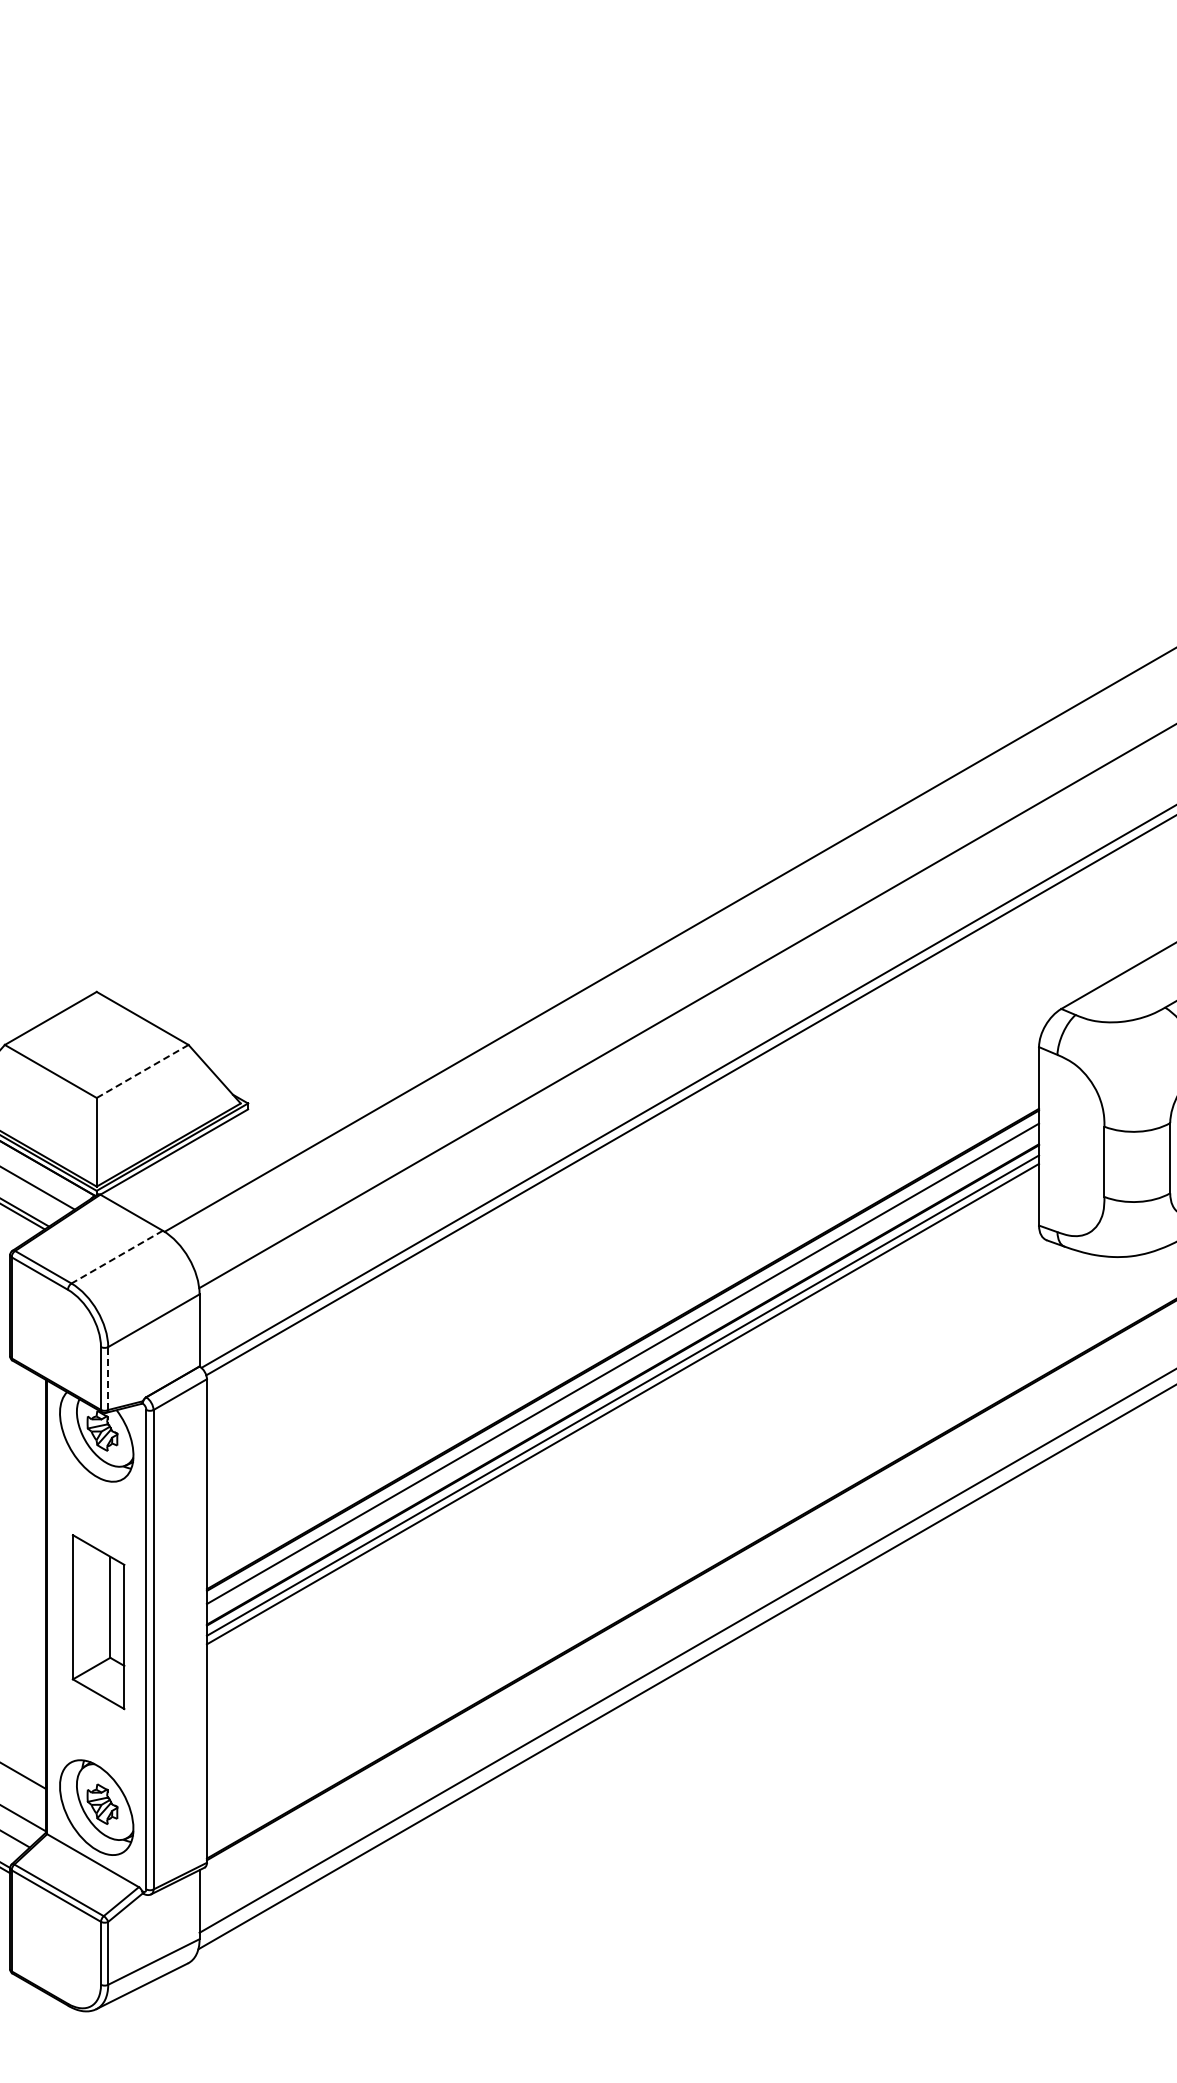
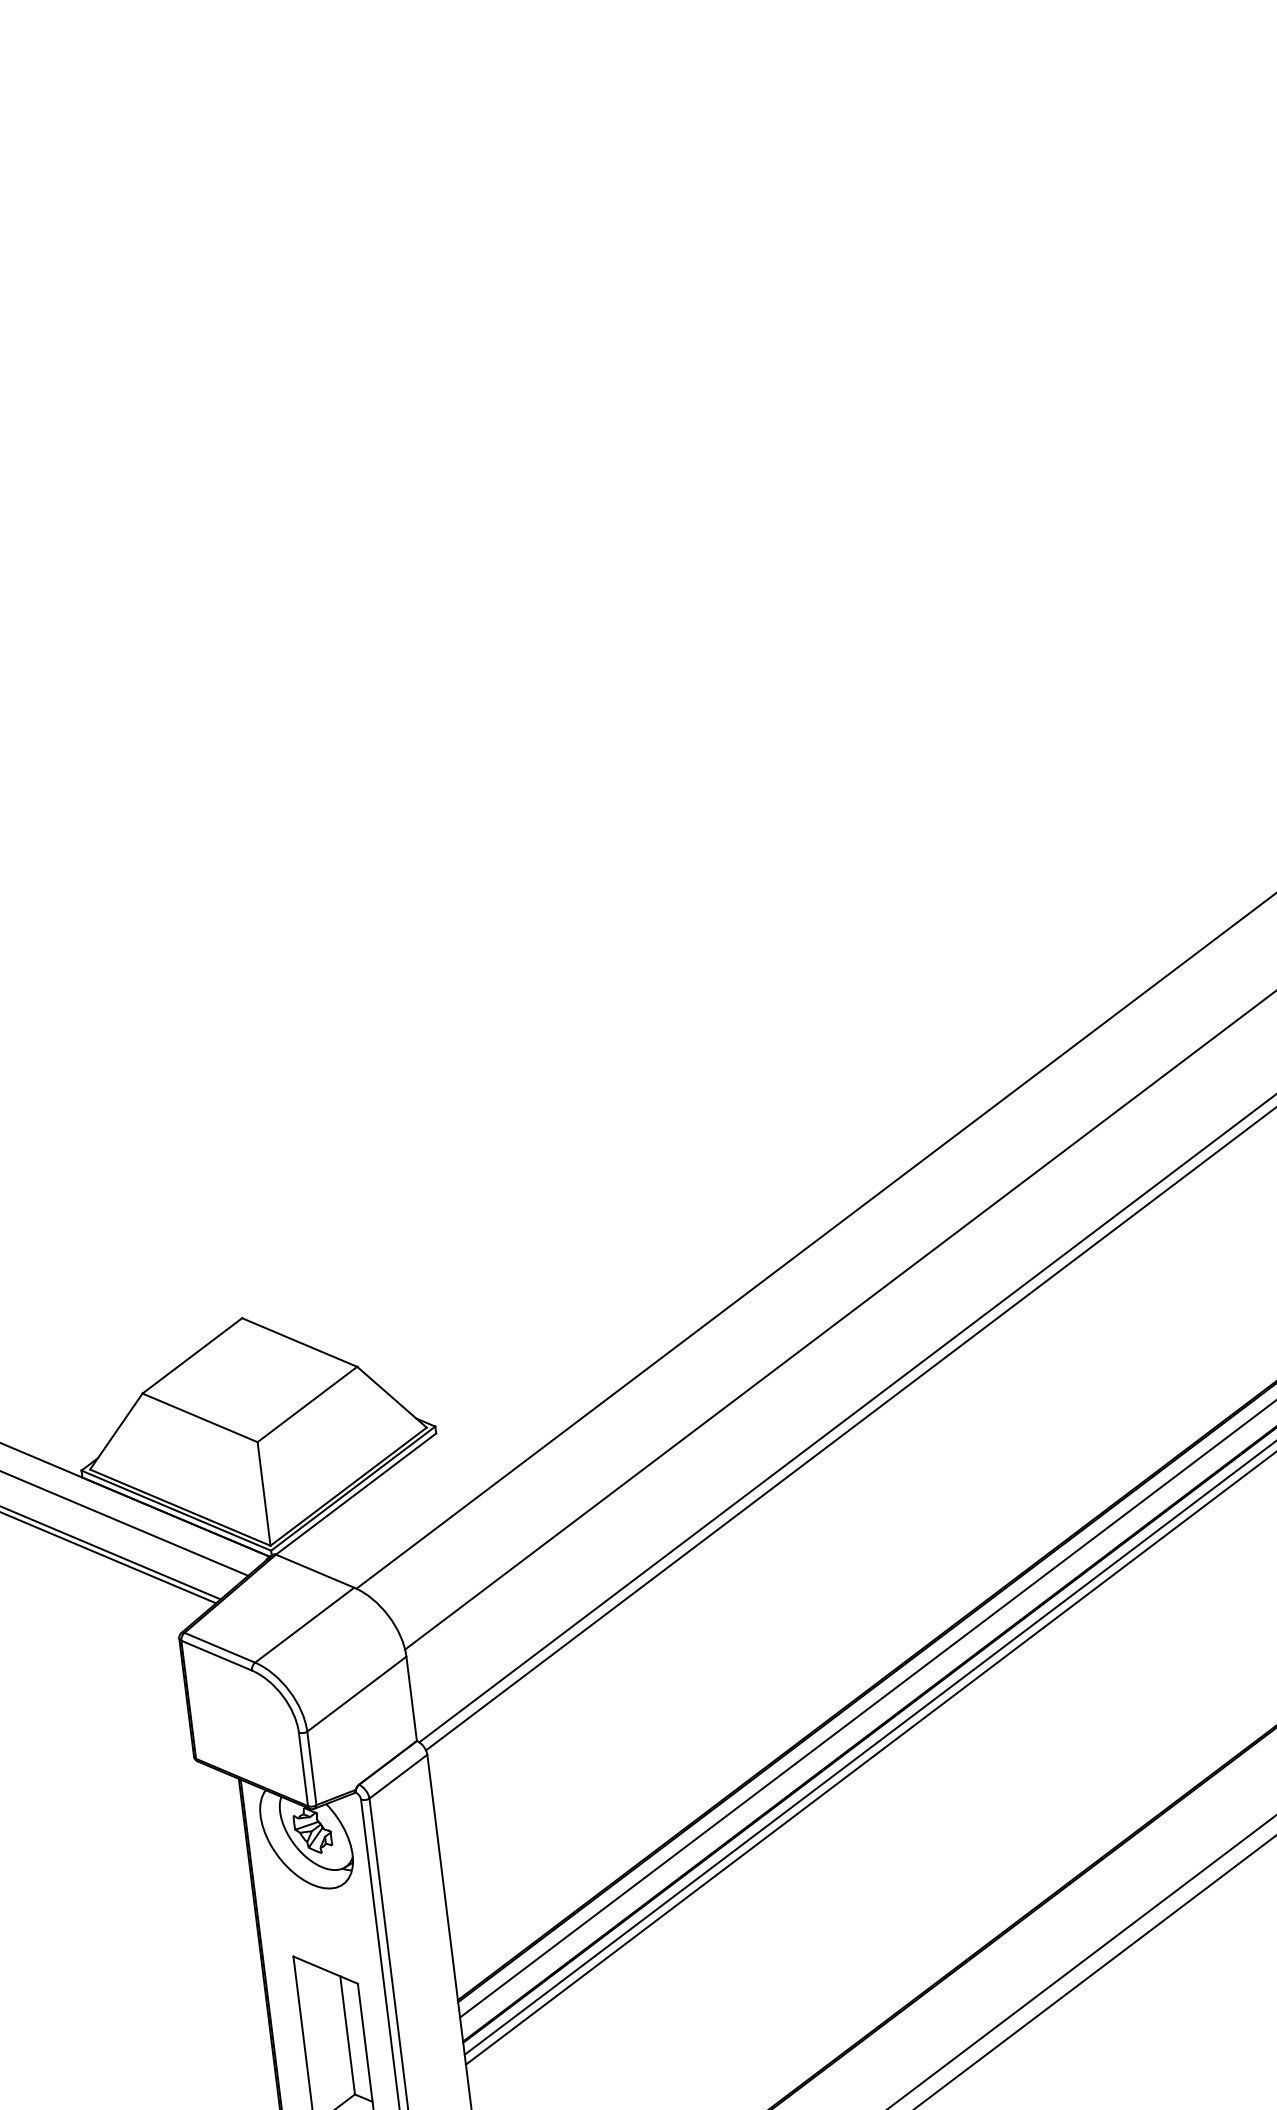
line: (142, 1071) -> (307, 1404), dashed -> solid
line: (117, 1257) -> (305, 1625), dashed -> solid
line: (108, 1378) -> (312, 1768), dashed -> solid

